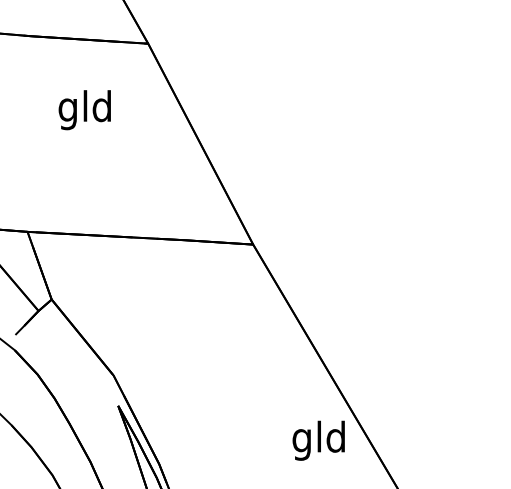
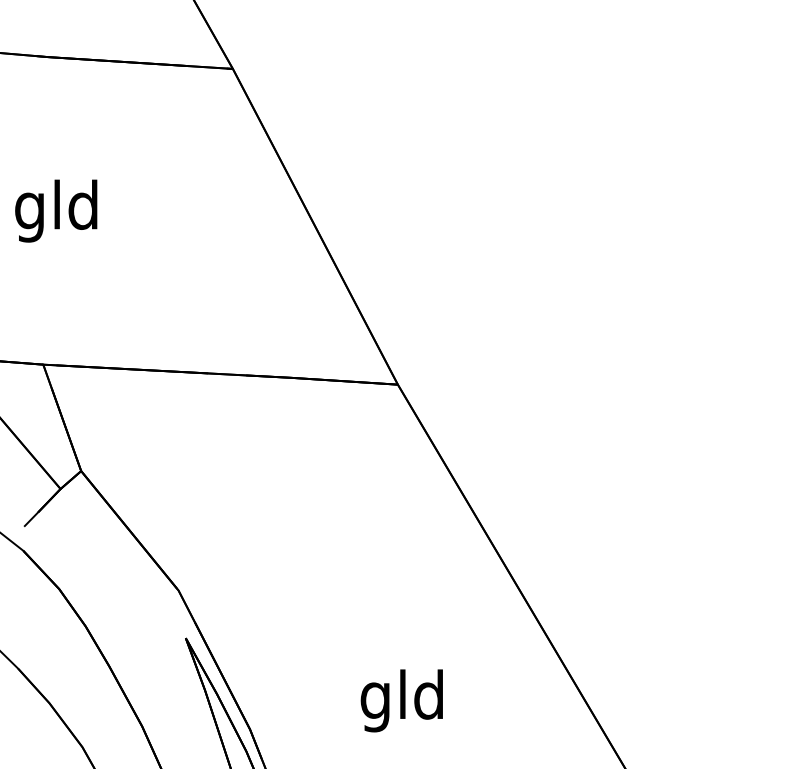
text: (84, 110) -> (55, 211), moved
text: (318, 440) -> (401, 700), moved

